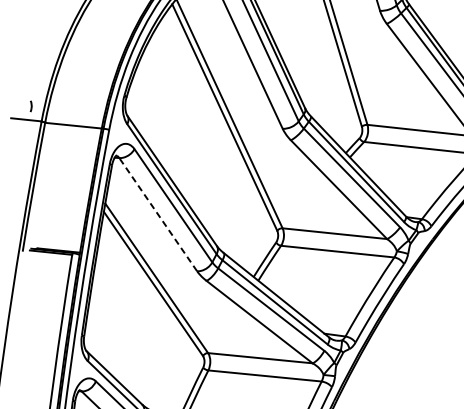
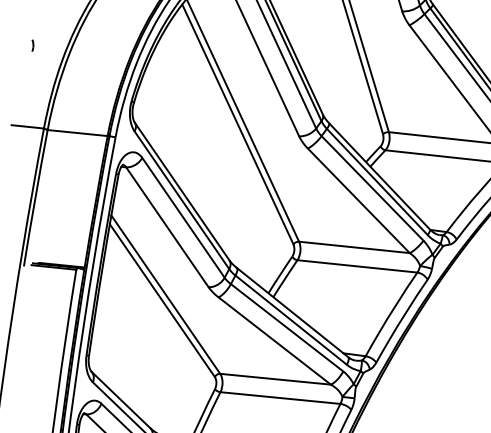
part: (30, 106) -> (32, 45), moved
line: (158, 214) -> (167, 227), dashed -> solid

